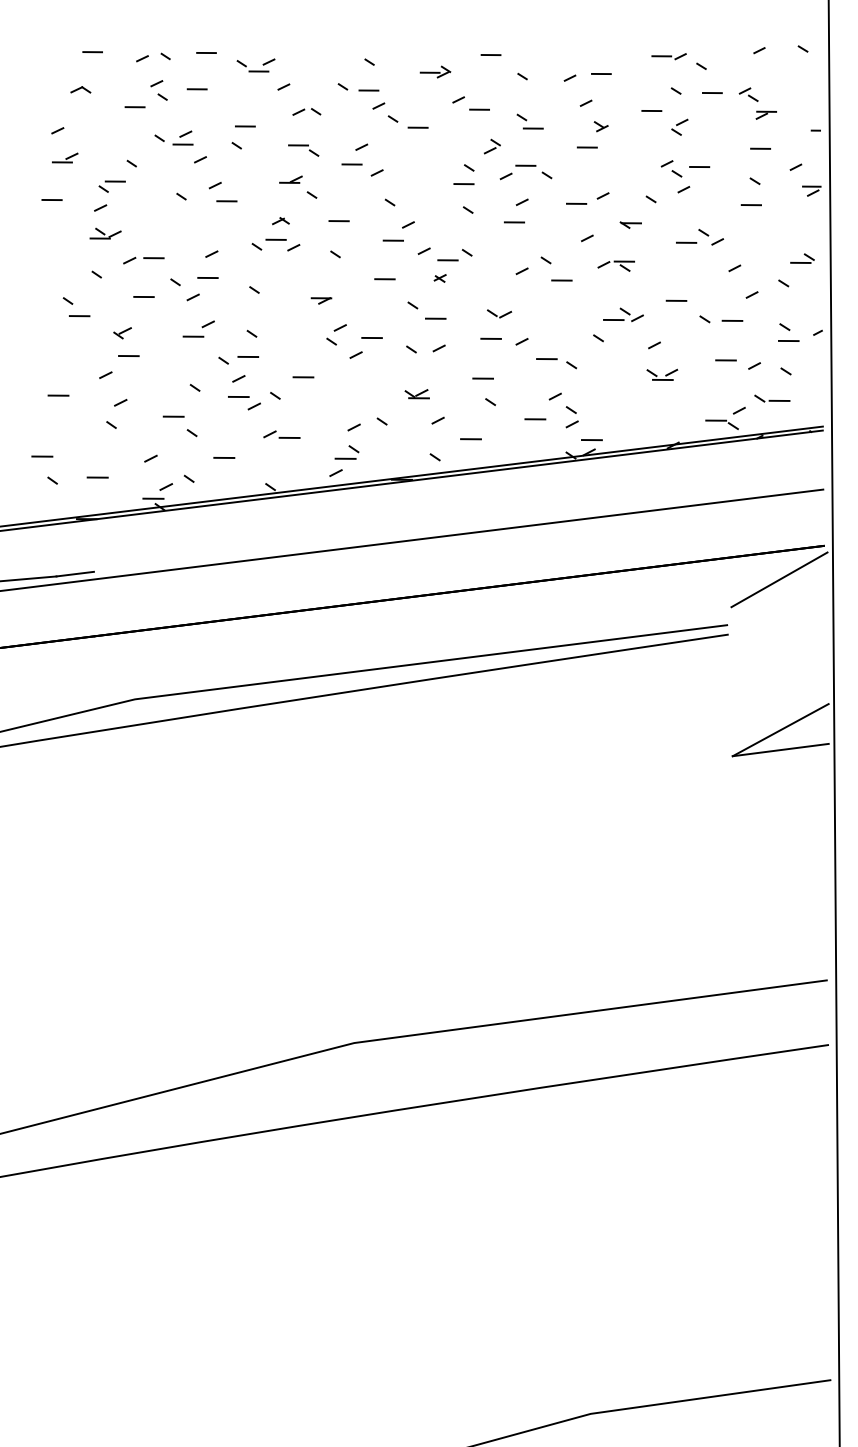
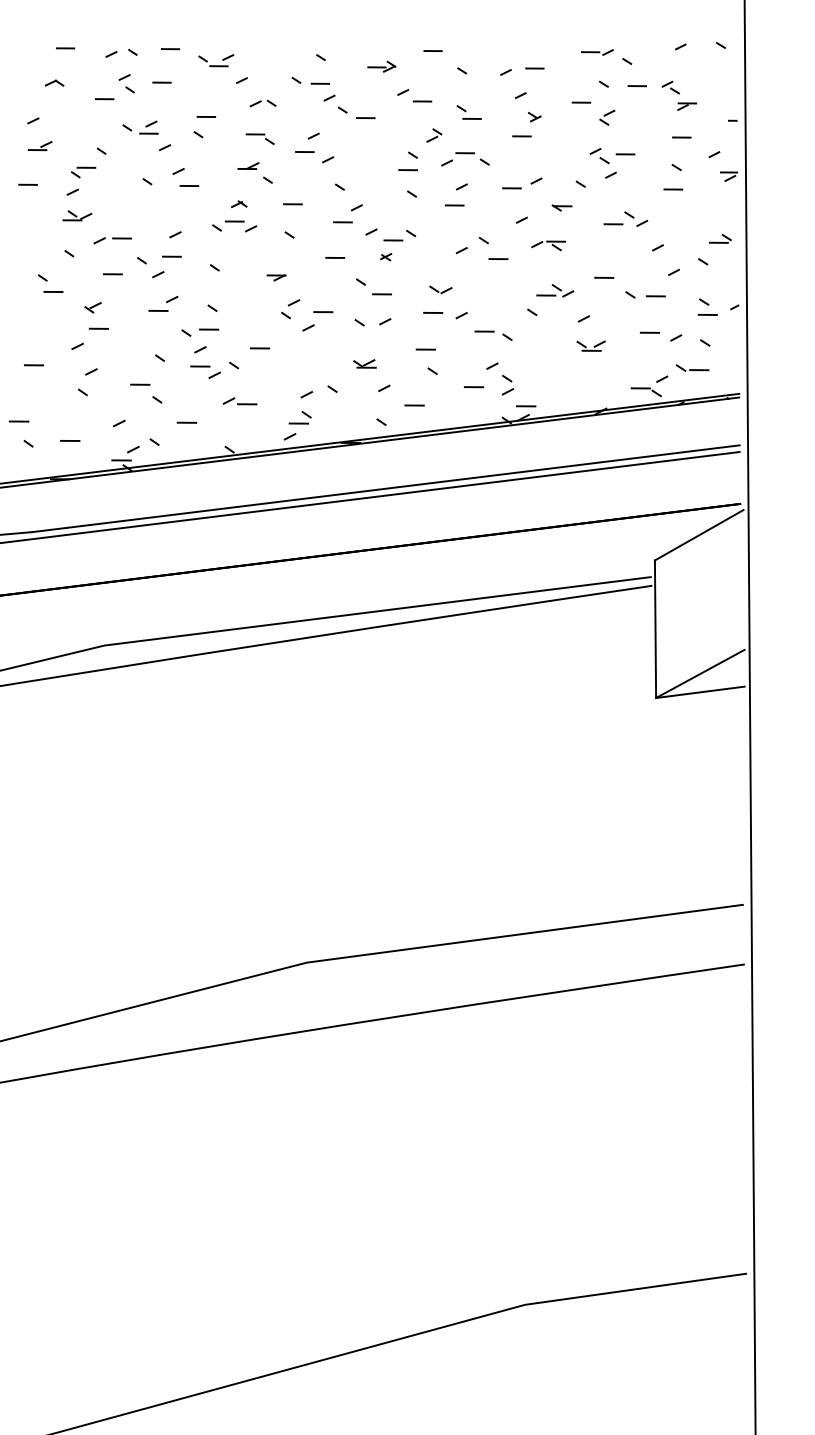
line: (457, 526) -> (402, 486), added
line: (732, 681) -> (655, 629), added

